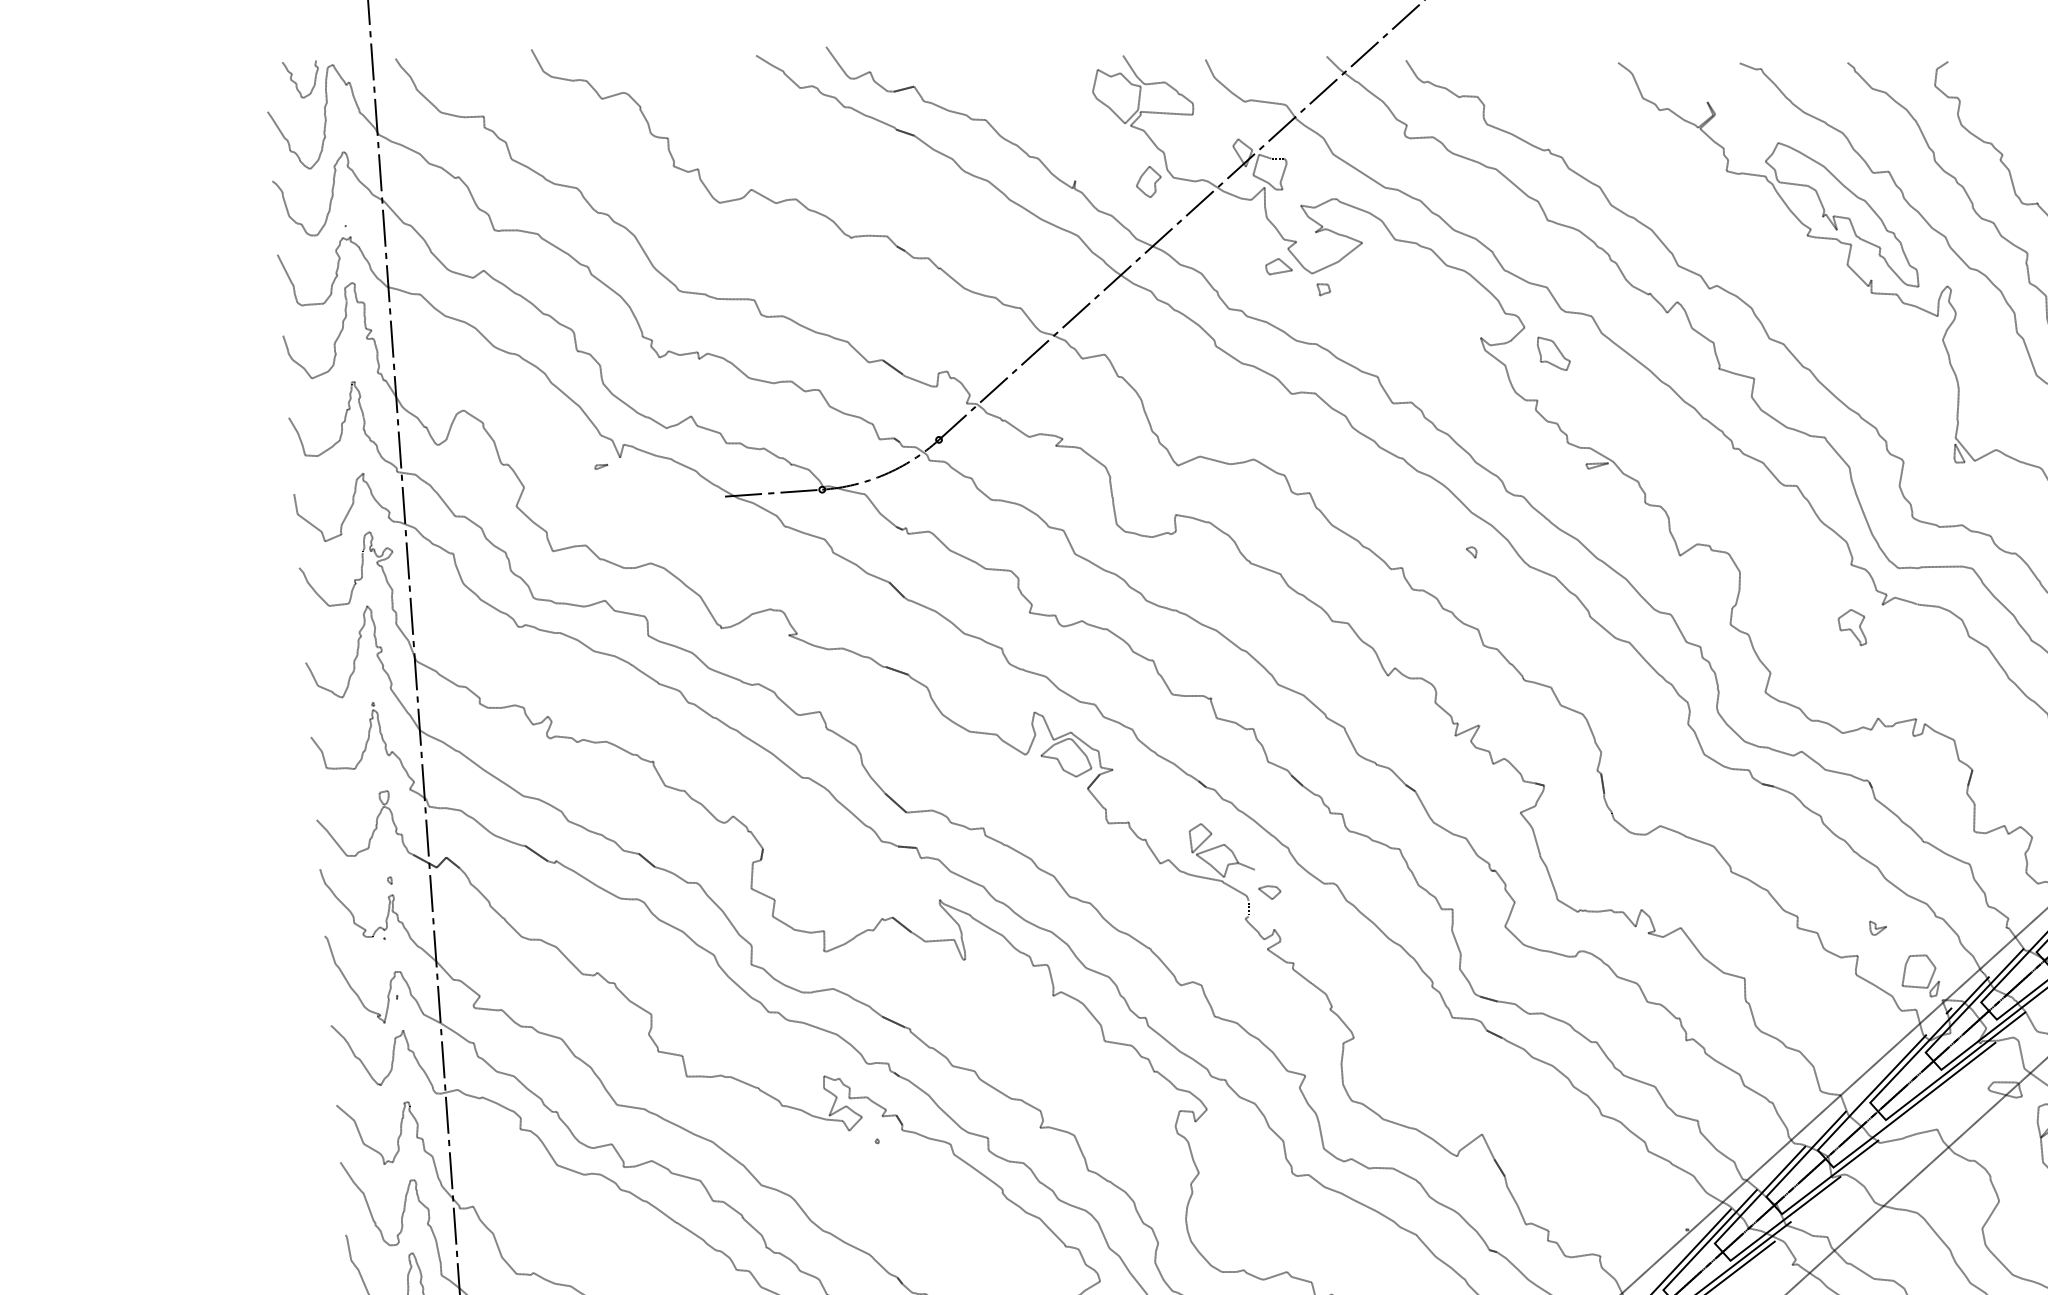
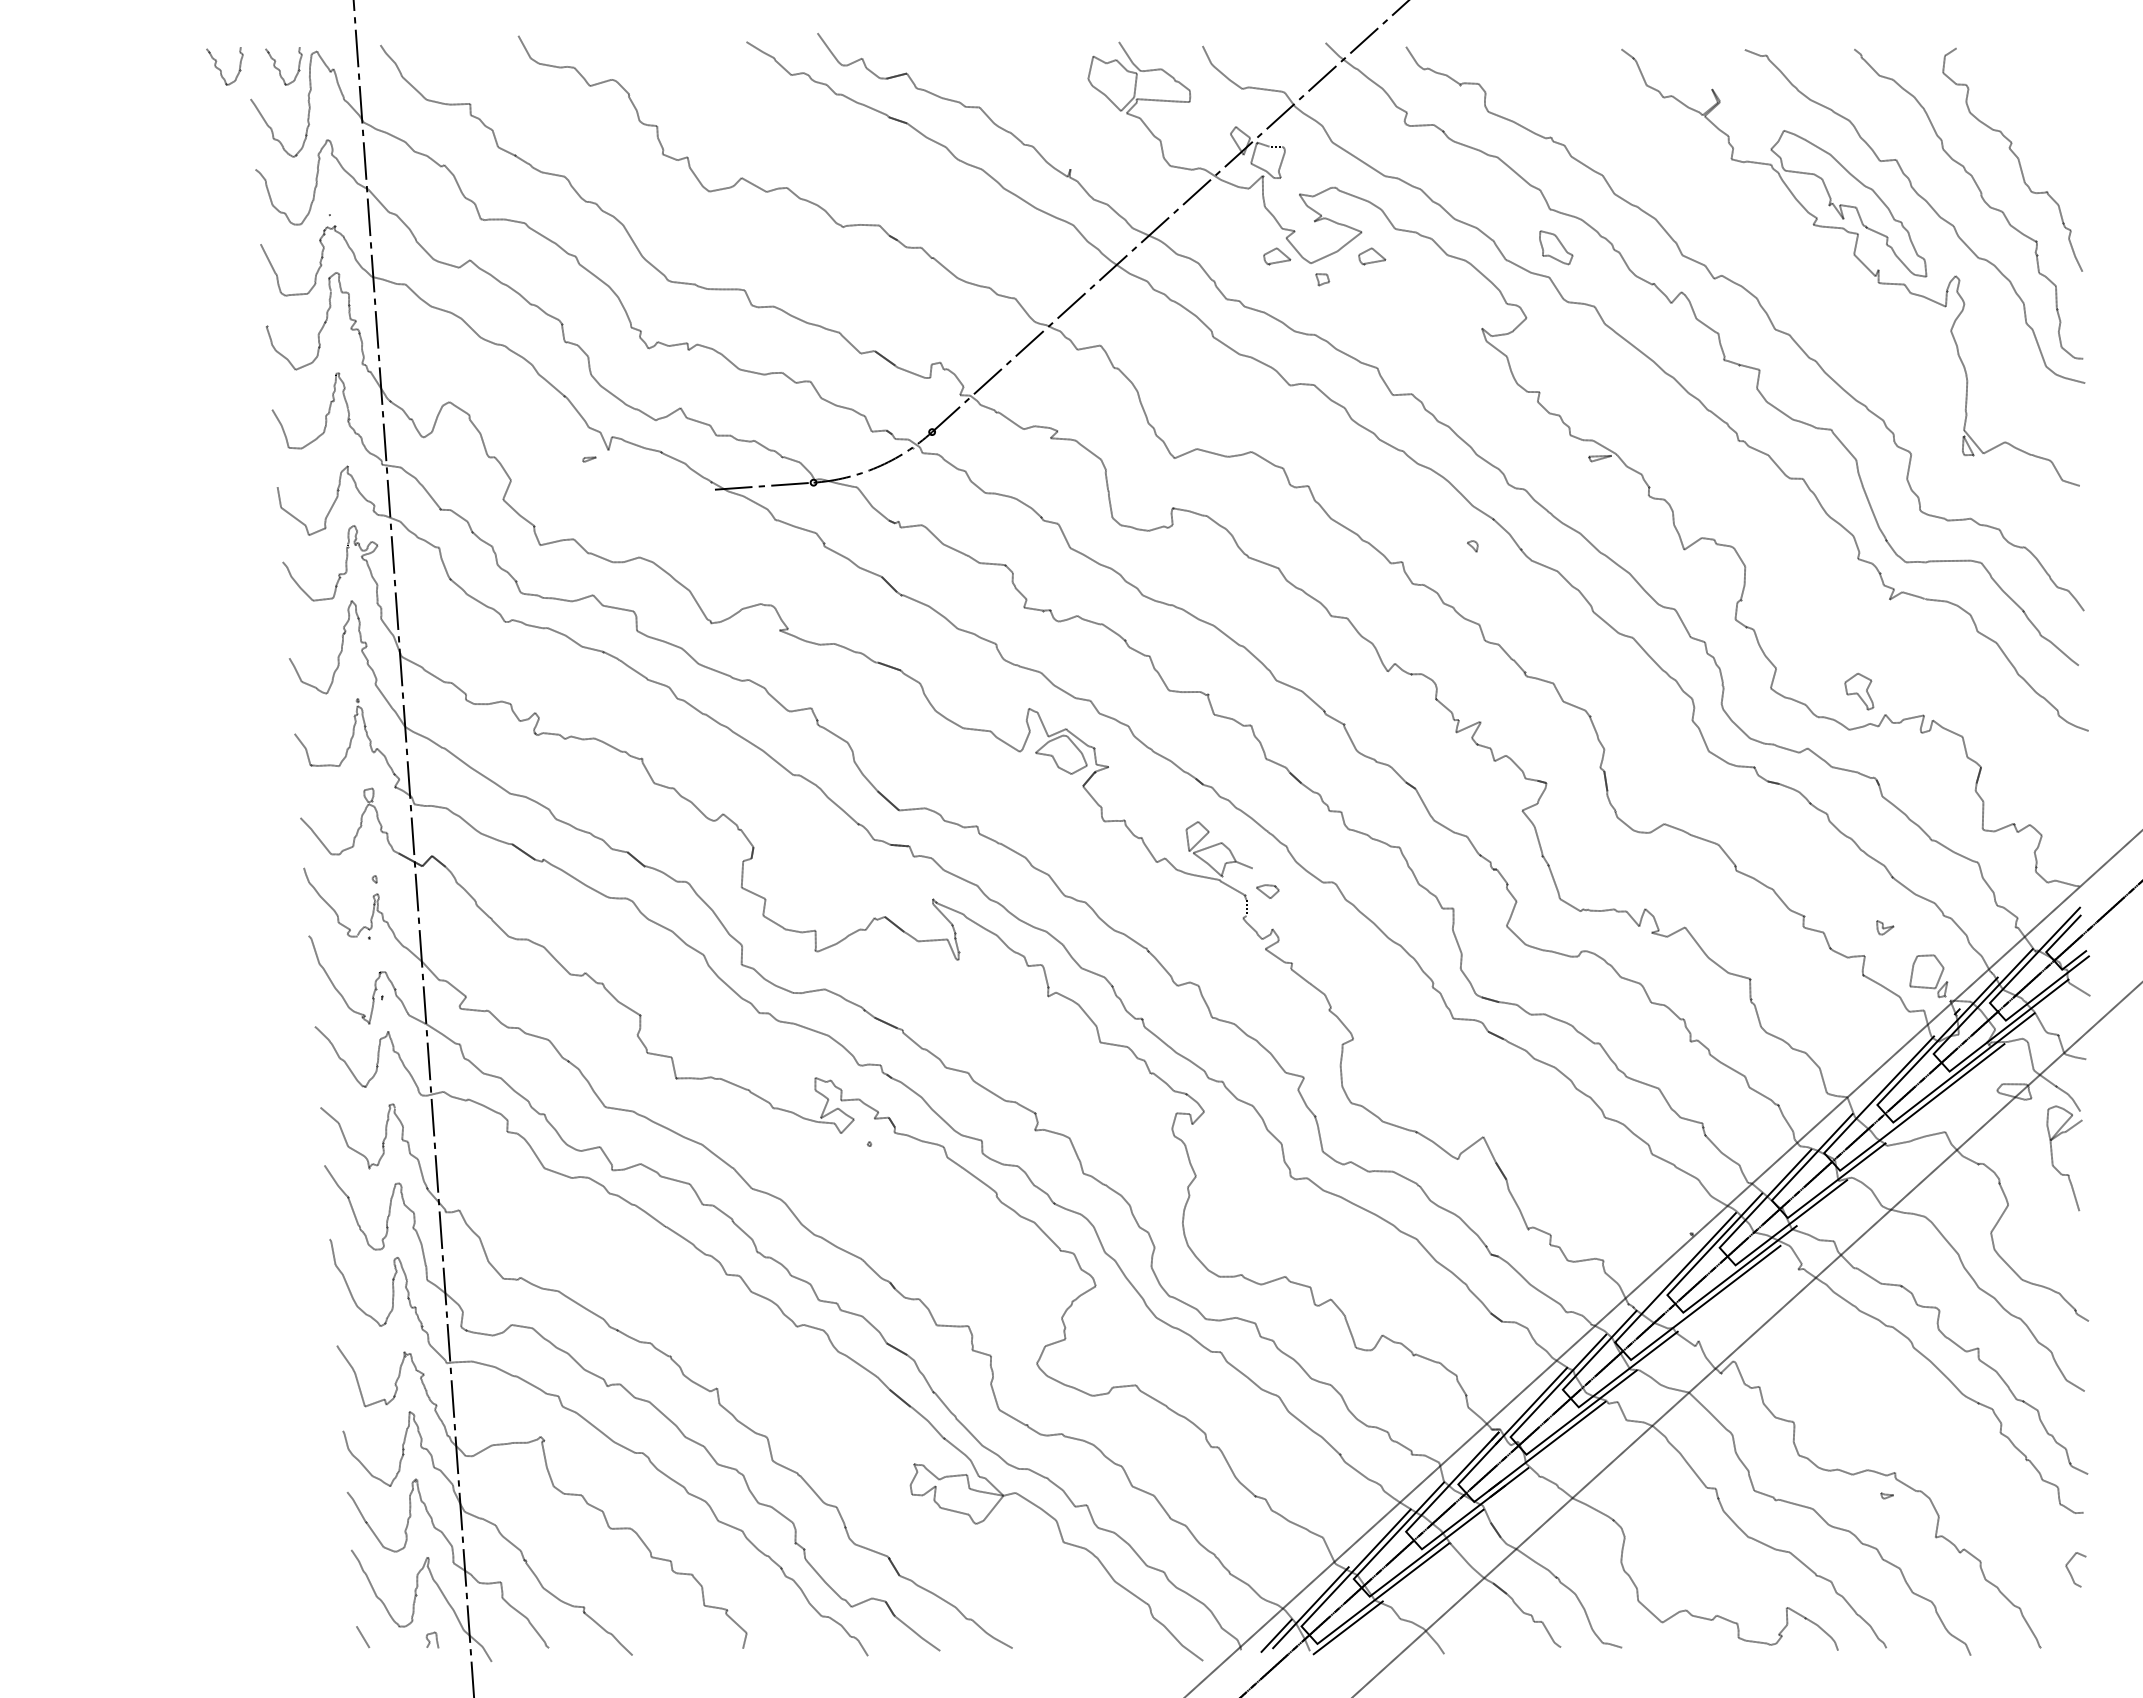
curve: (237, 82) -> (220, 69), added
part: (1148, 182) -> (1144, 170), removed
part: (1372, 266) -> (1372, 256), added
part: (1554, 353) -> (1556, 247), moved
part: (1852, 627) -> (1859, 691), moved

